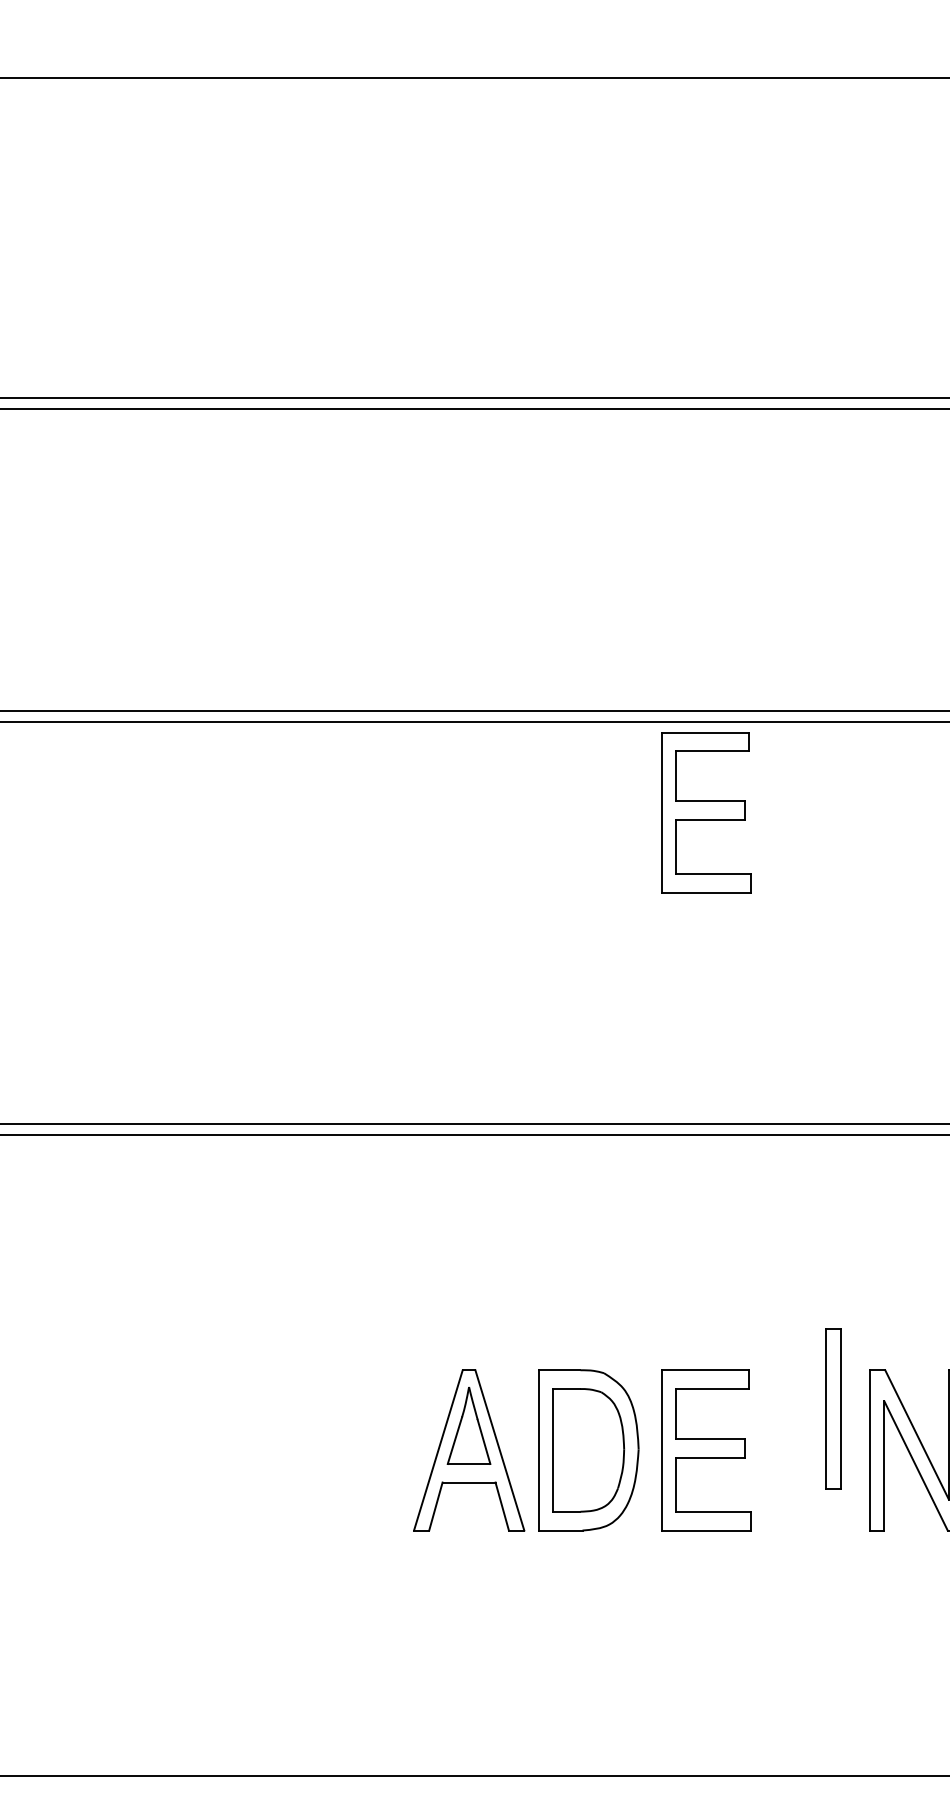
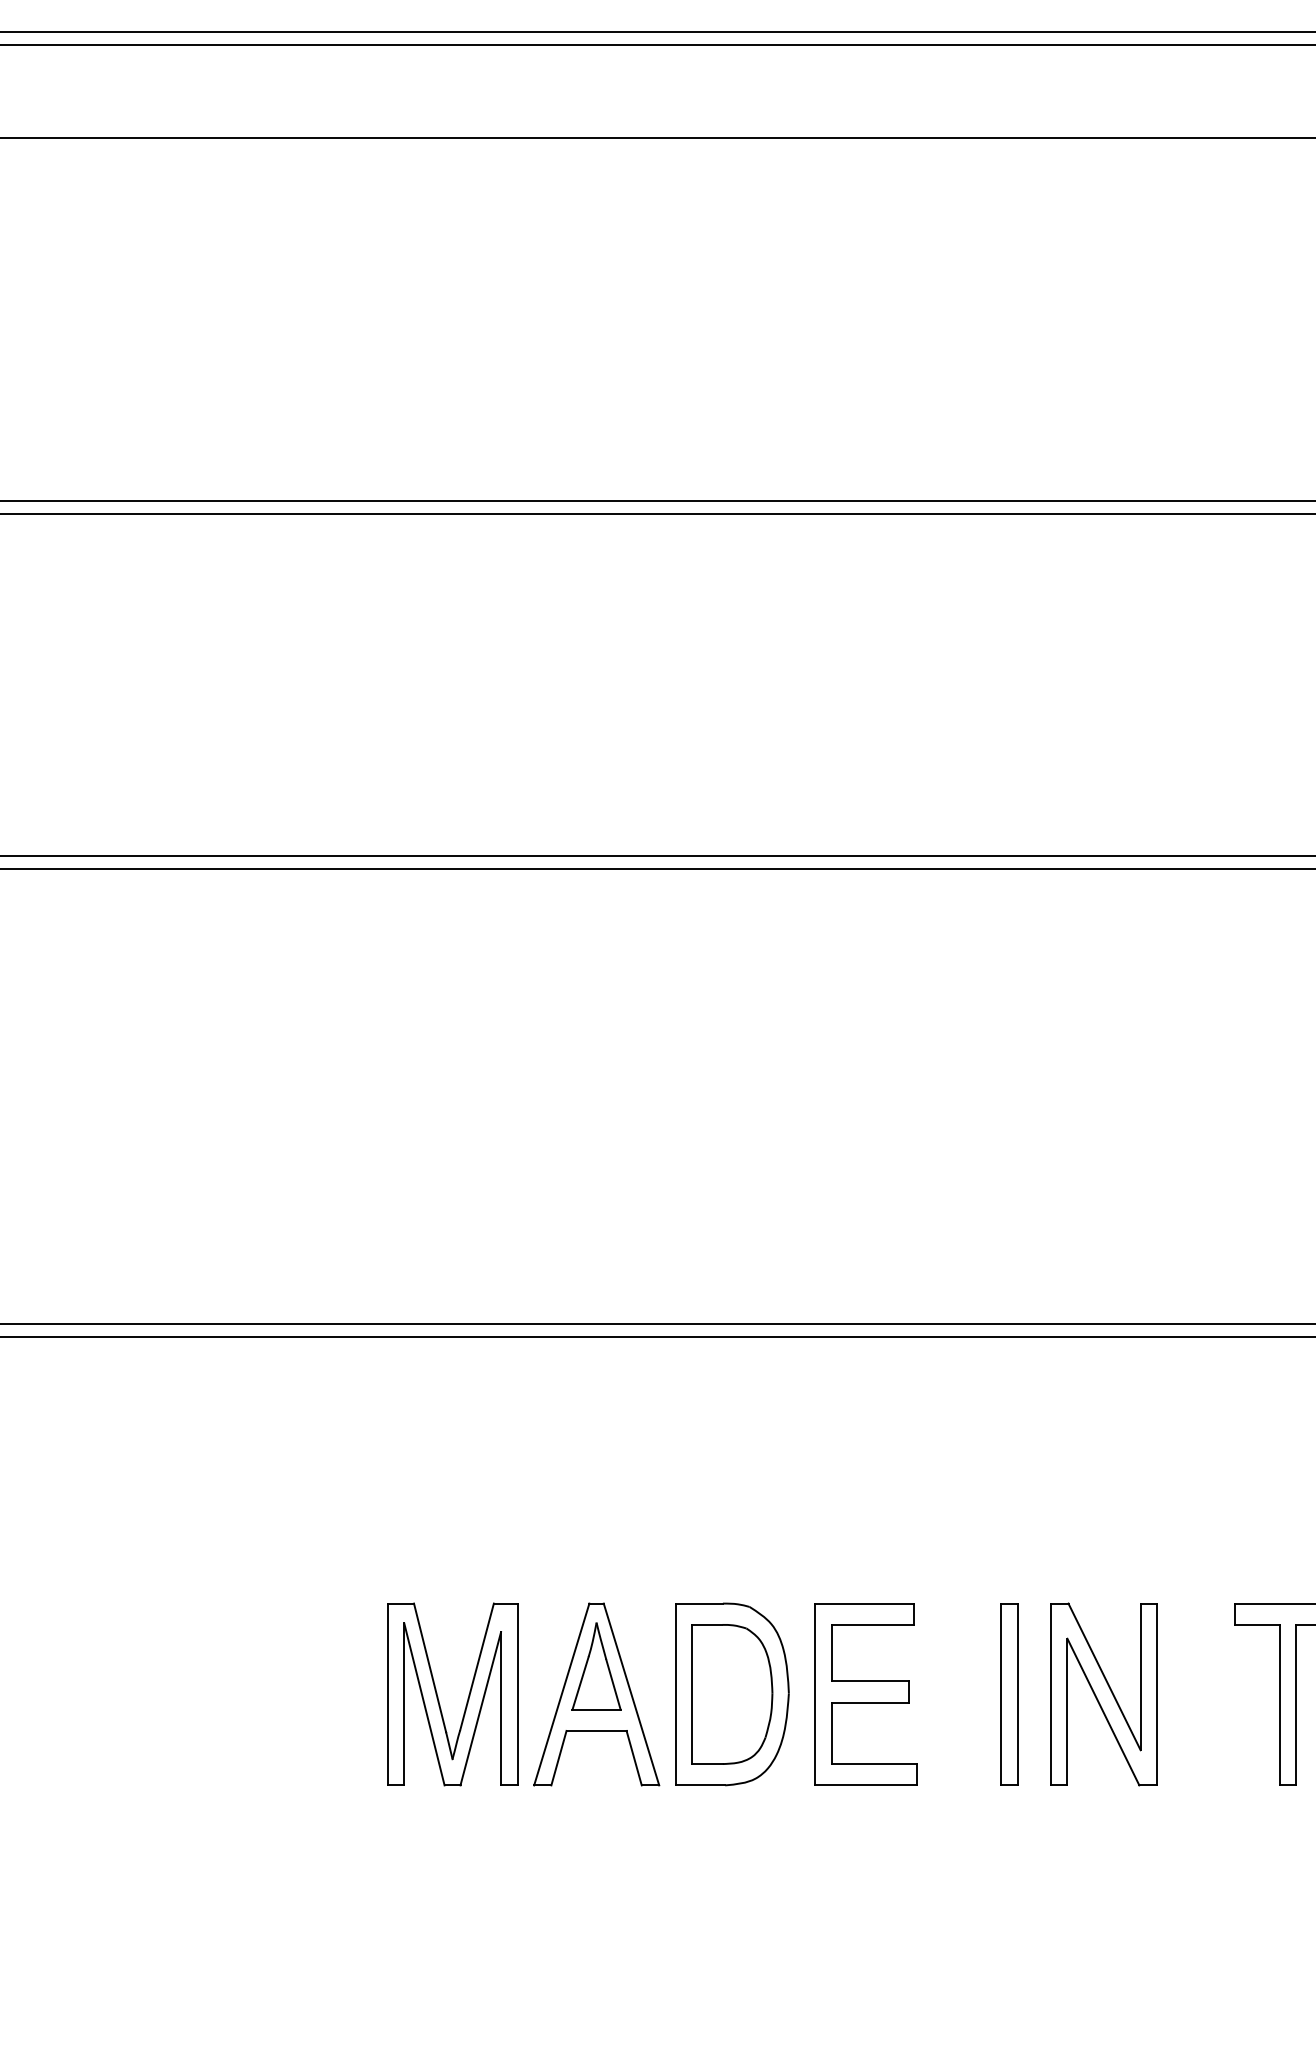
part: (706, 812) -> (865, 971), removed
part: (833, 1408) -> (1009, 1694), moved
part: (329, 1452) -> (438, 1696), added

